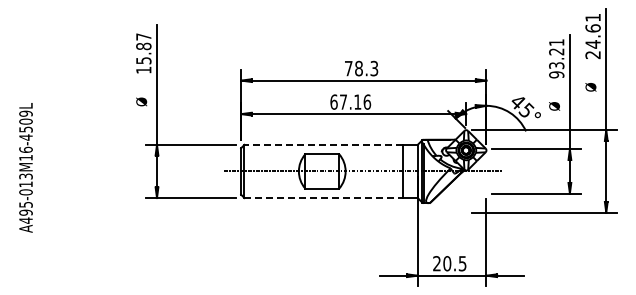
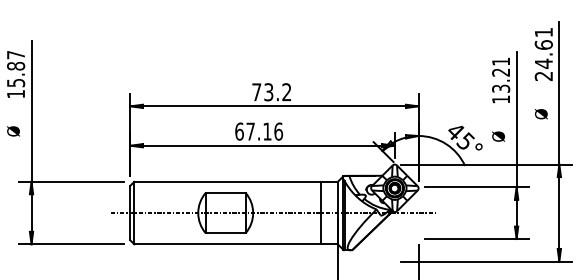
text: (366, 68) -> (277, 92), 78.3 -> 73.2
text: (556, 74) -> (500, 99), 93.21 -> 13.21
line: (323, 144) -> (227, 181), dashed -> solid
line: (324, 198) -> (228, 244), dashed -> solid

